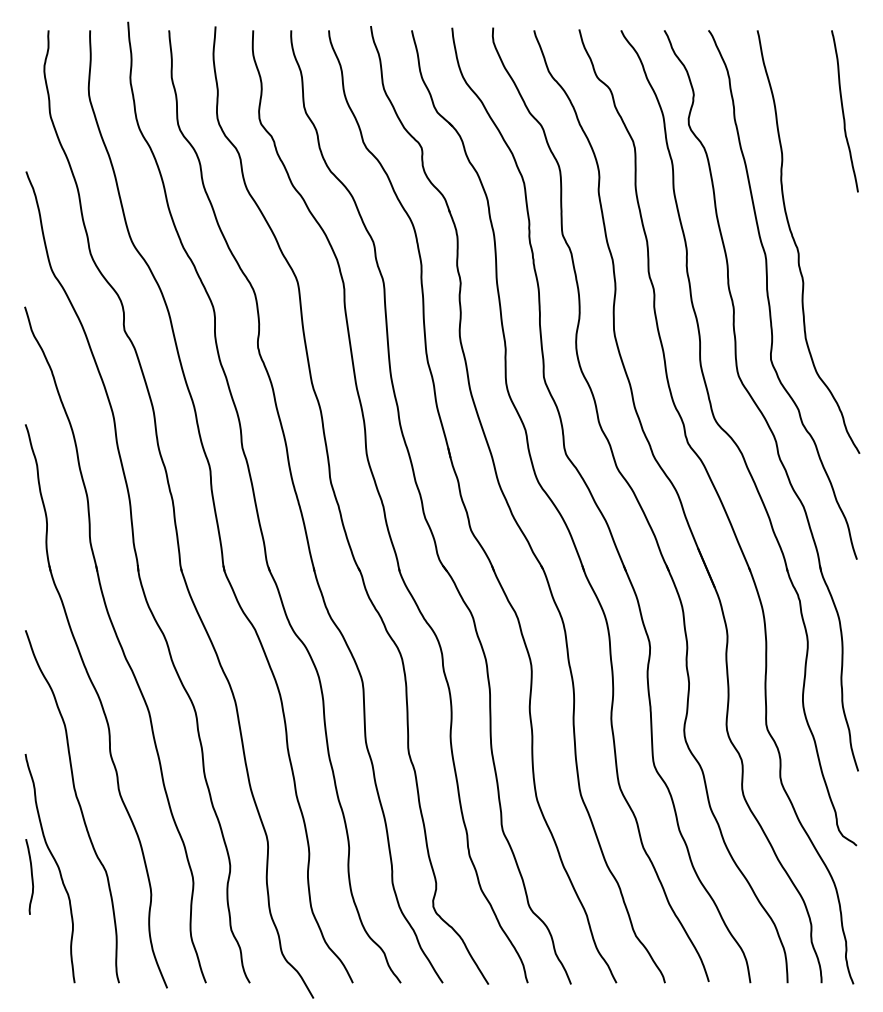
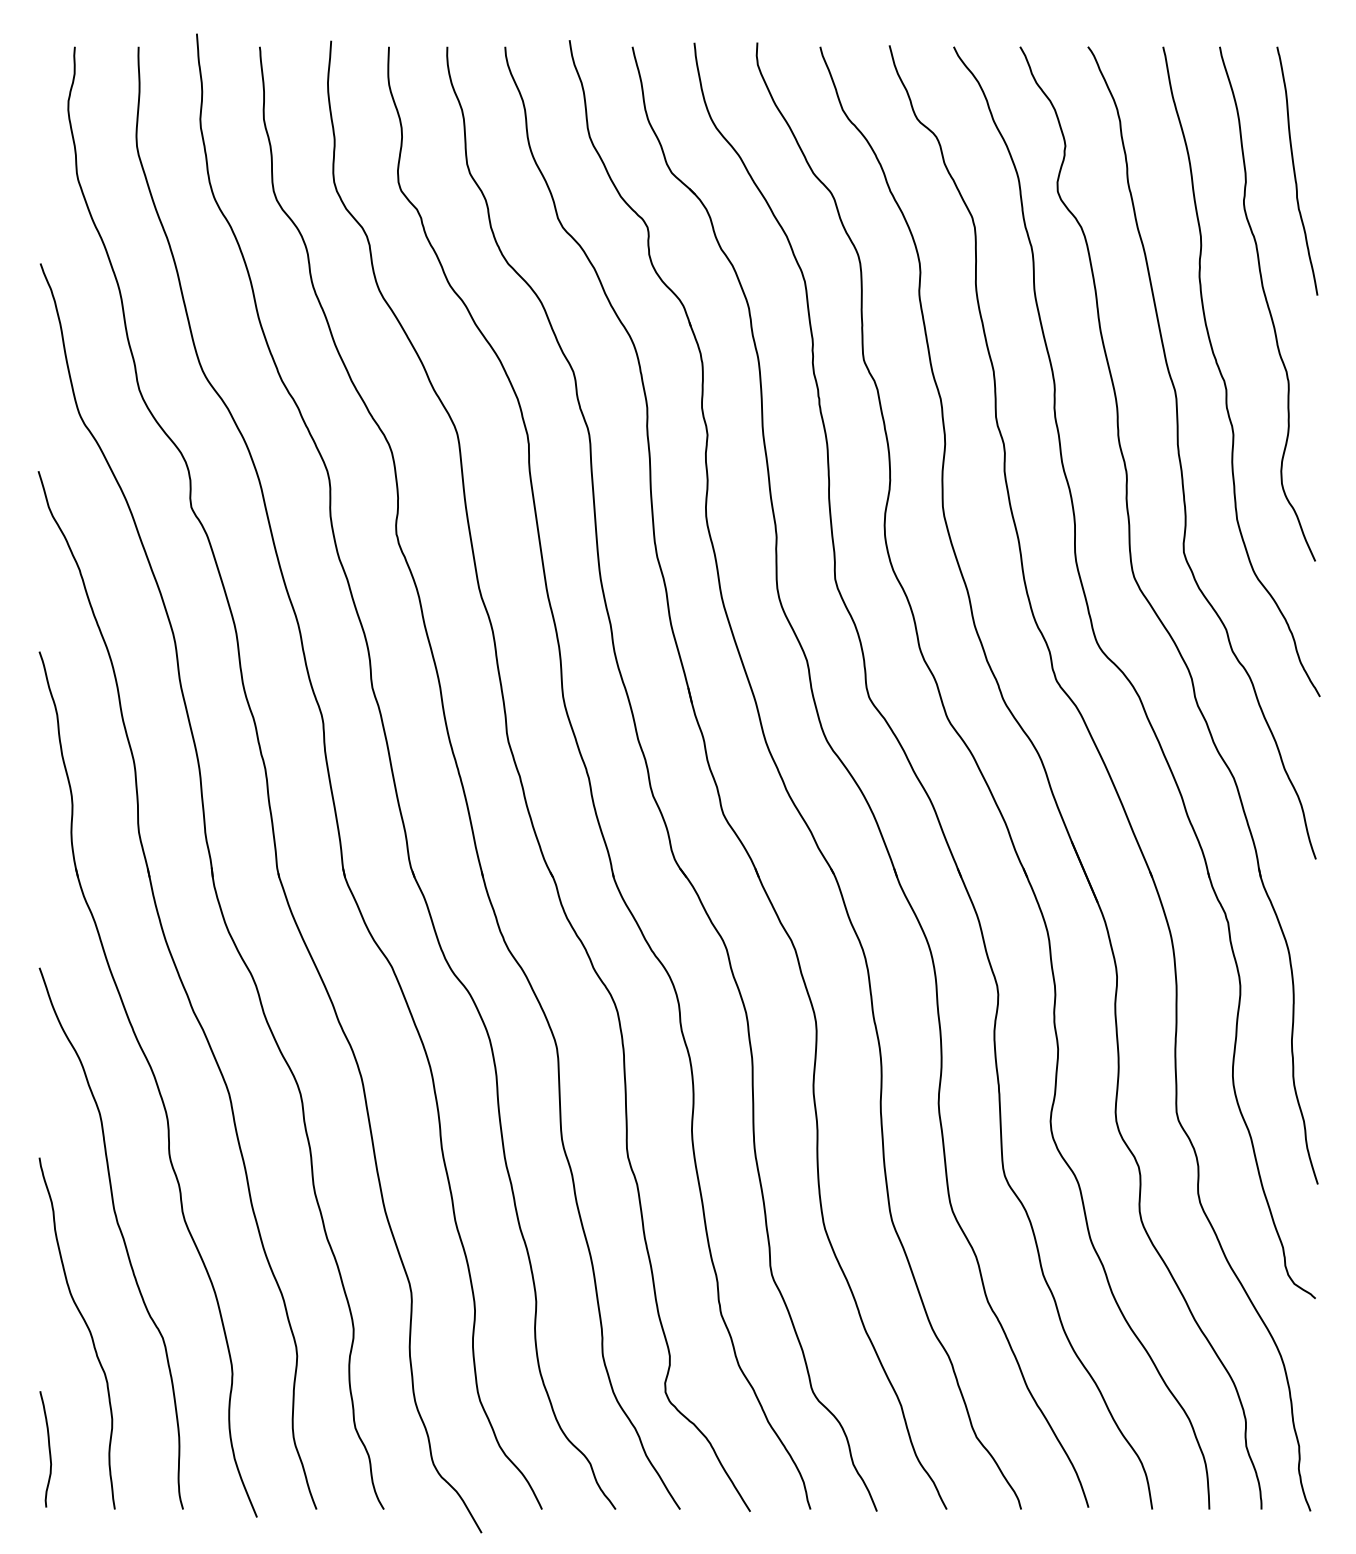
curve: (825, 197) -> (1267, 303), added
curve: (31, 876) -> (48, 1448), moved

